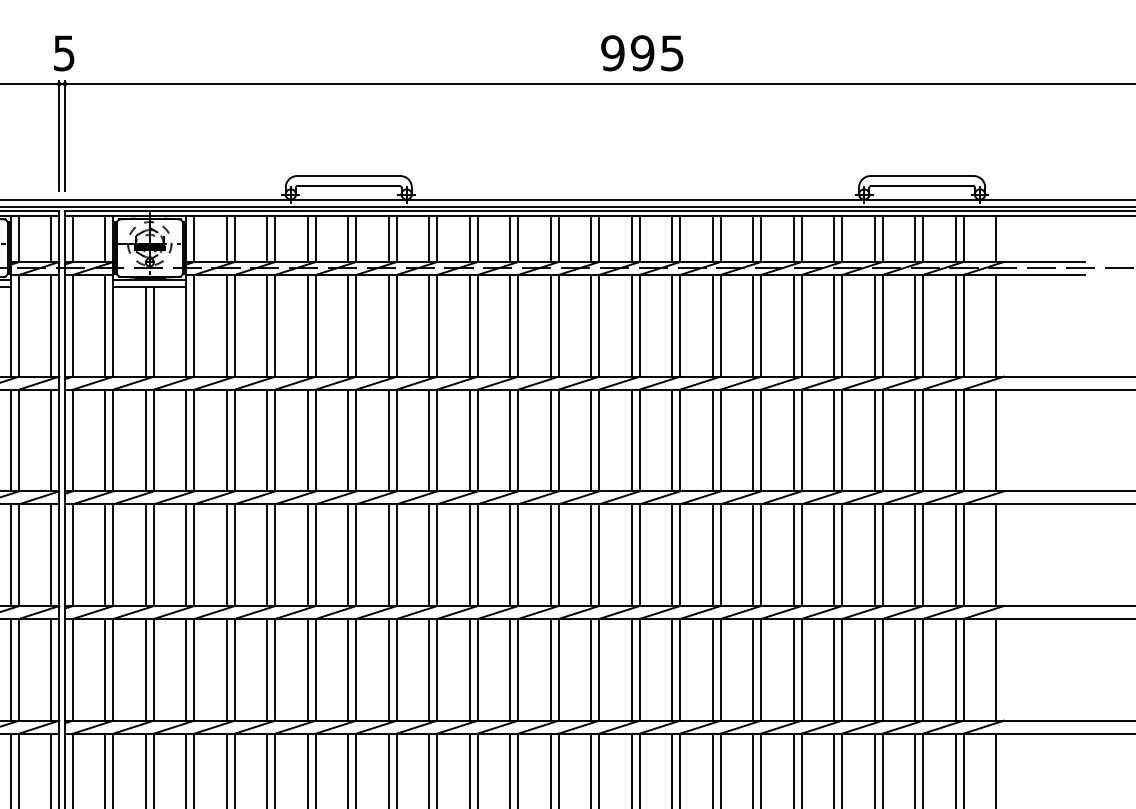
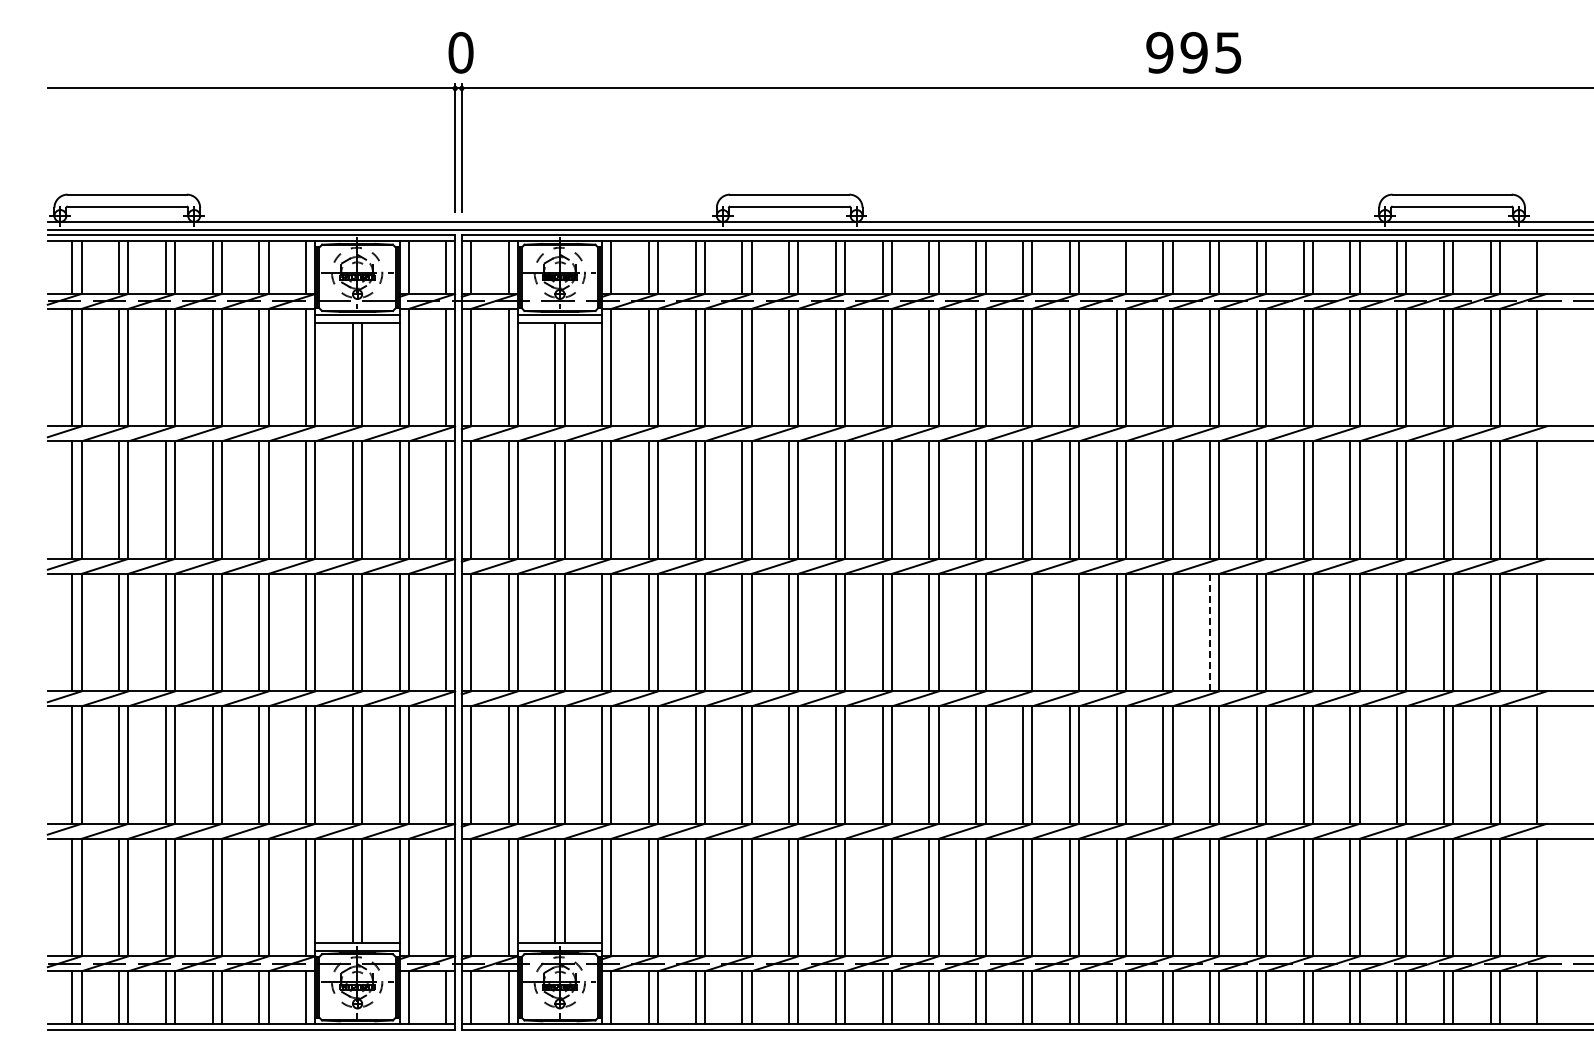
text: (63, 53) -> (460, 52), 5 -> 0
text: (642, 53) -> (1193, 52), moved
line: (631, 239) -> (1116, 267), removed
line: (551, 555) -> (1023, 632), removed
line: (590, 555) -> (1069, 632), removed
line: (713, 555) -> (1210, 632), solid -> dashed

